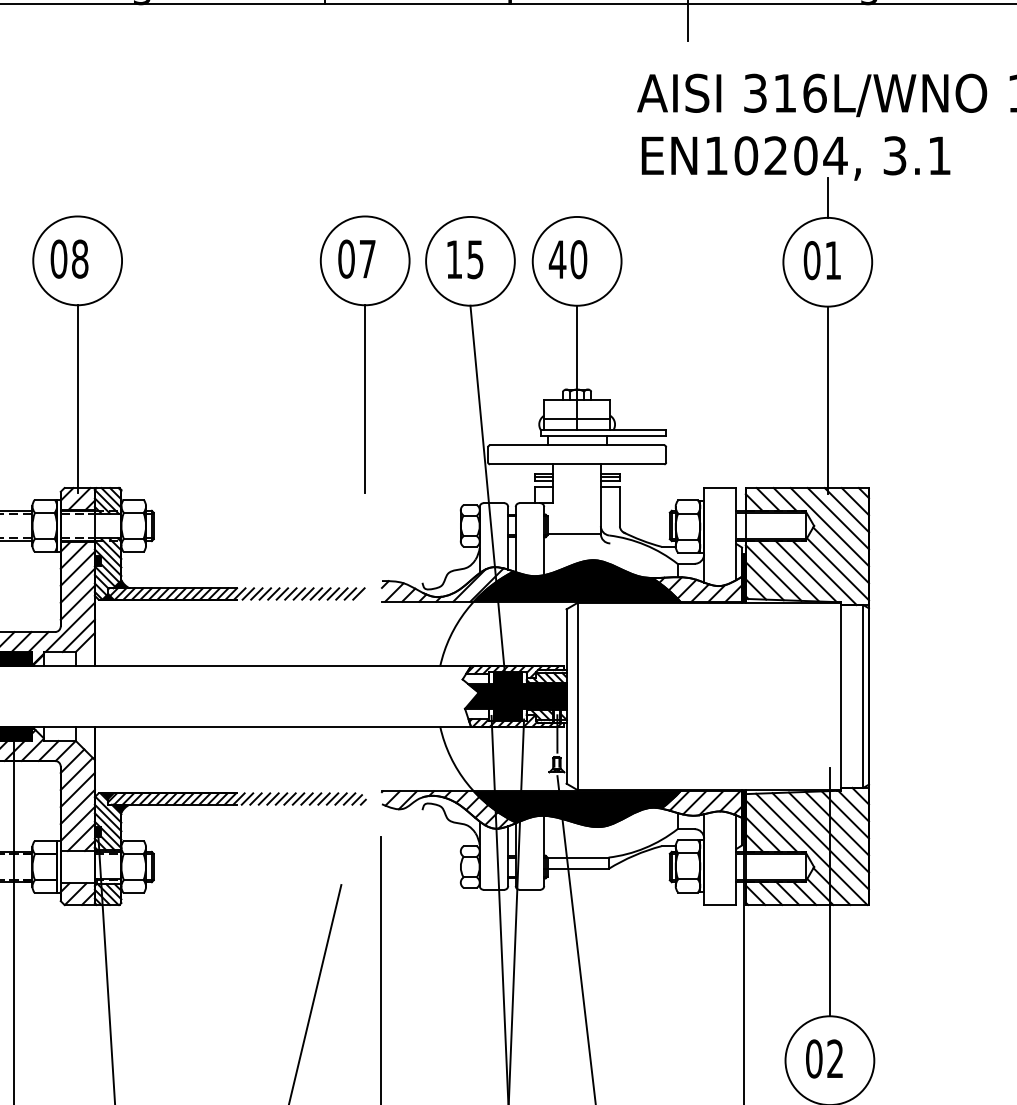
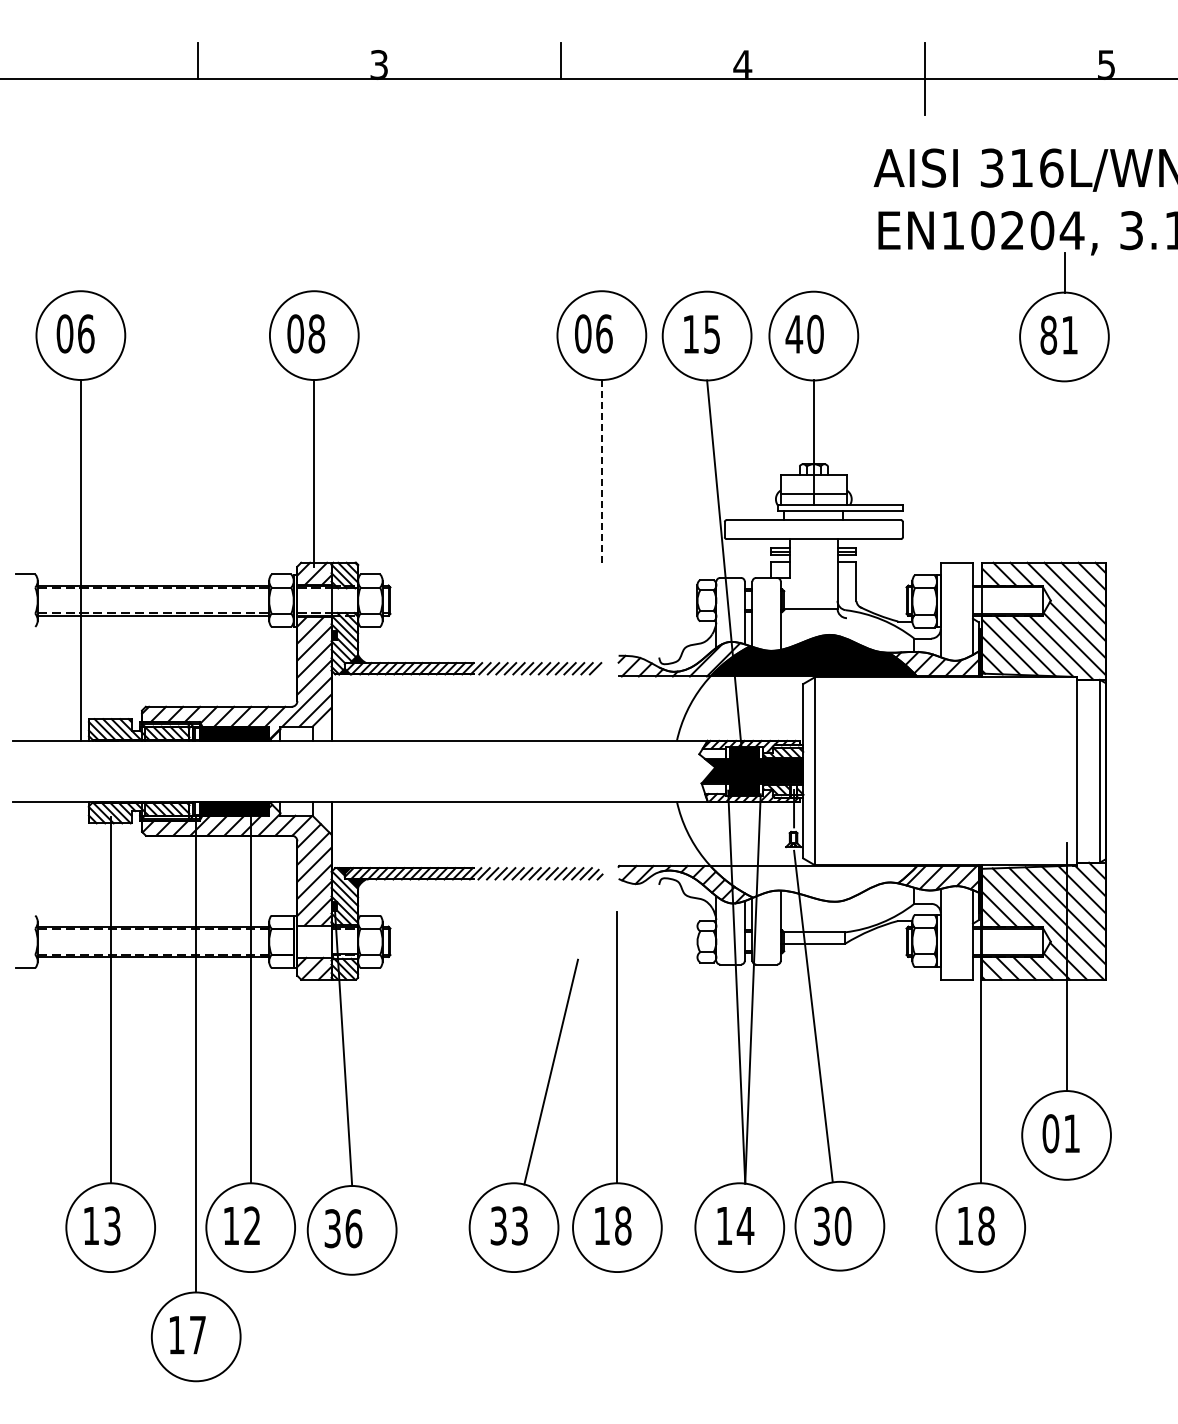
text: (367, 258) -> (604, 333), 07 -> 06
text: (811, 260) -> (1048, 335), 01 -> 81
line: (364, 398) -> (601, 473), solid -> dashed
line: (827, 399) -> (1064, 474), removed
fill: (576, 808) -> (813, 883), removed
text: (834, 1058) -> (1071, 1133), 02 -> 01

